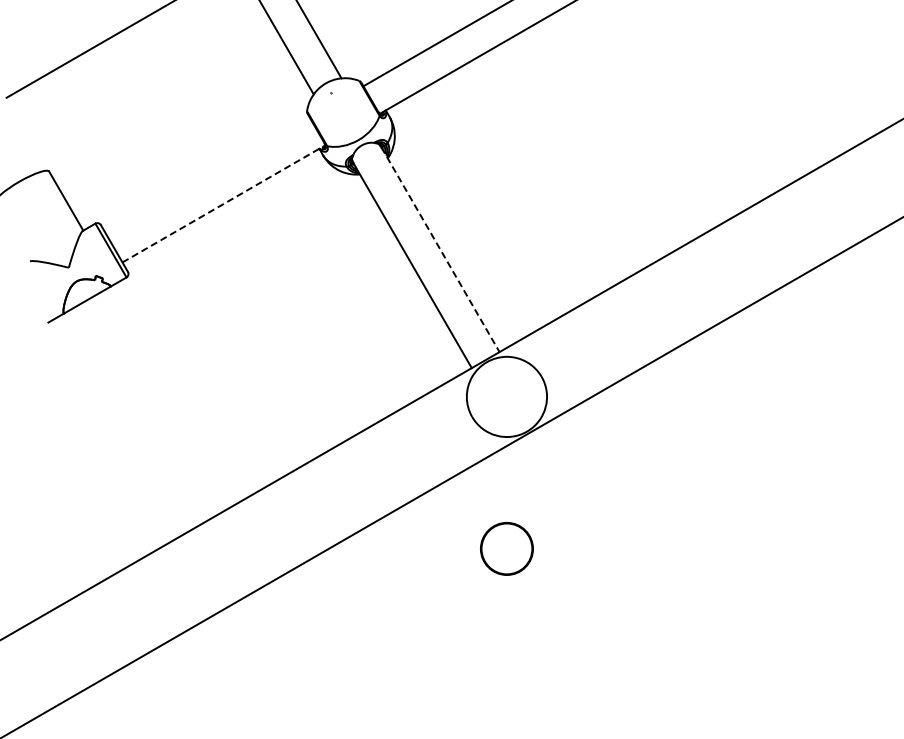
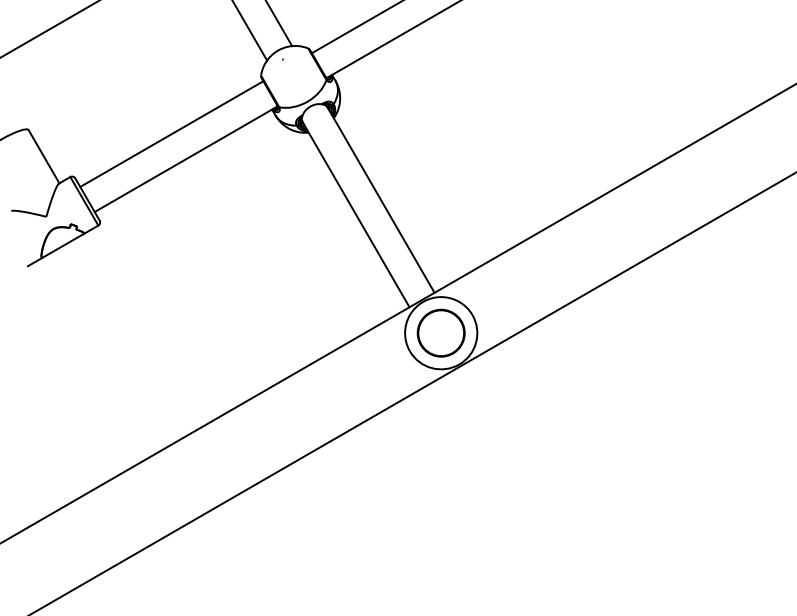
line: (207, 175) -> (171, 133), added
line: (224, 203) -> (186, 158), dashed -> solid
line: (440, 250) -> (381, 201), dashed -> solid
circle: (506, 548) -> (440, 332), moved

